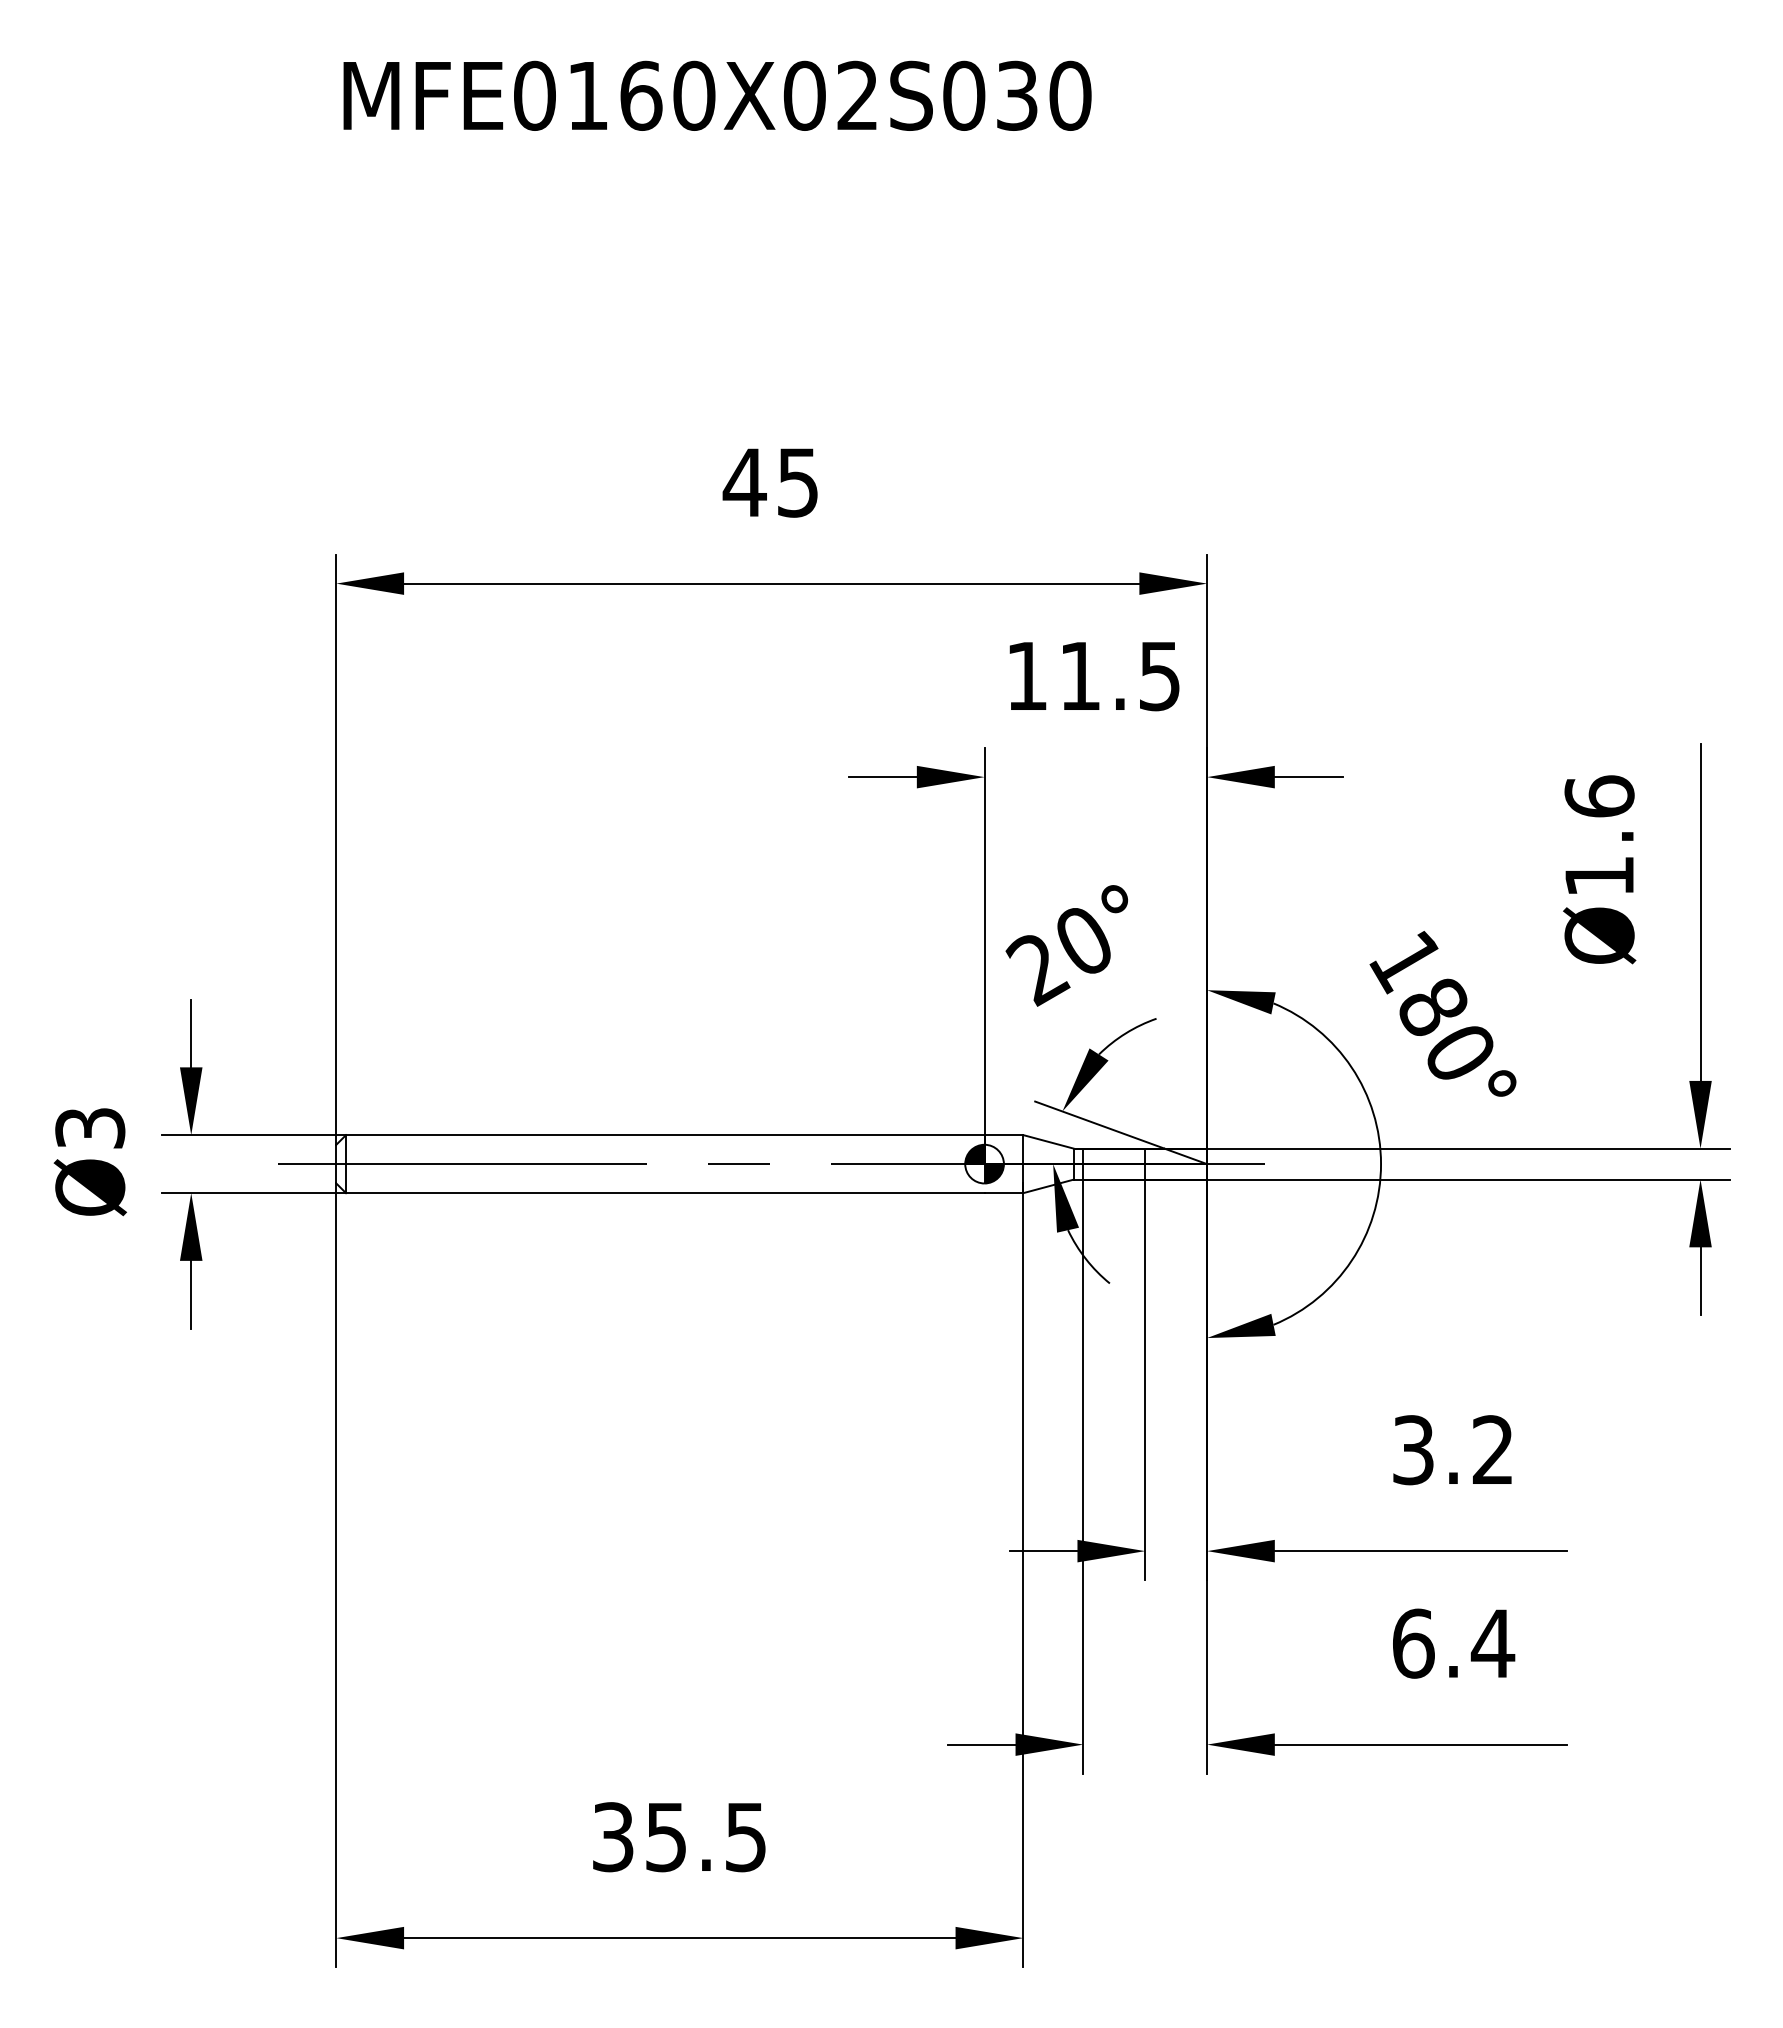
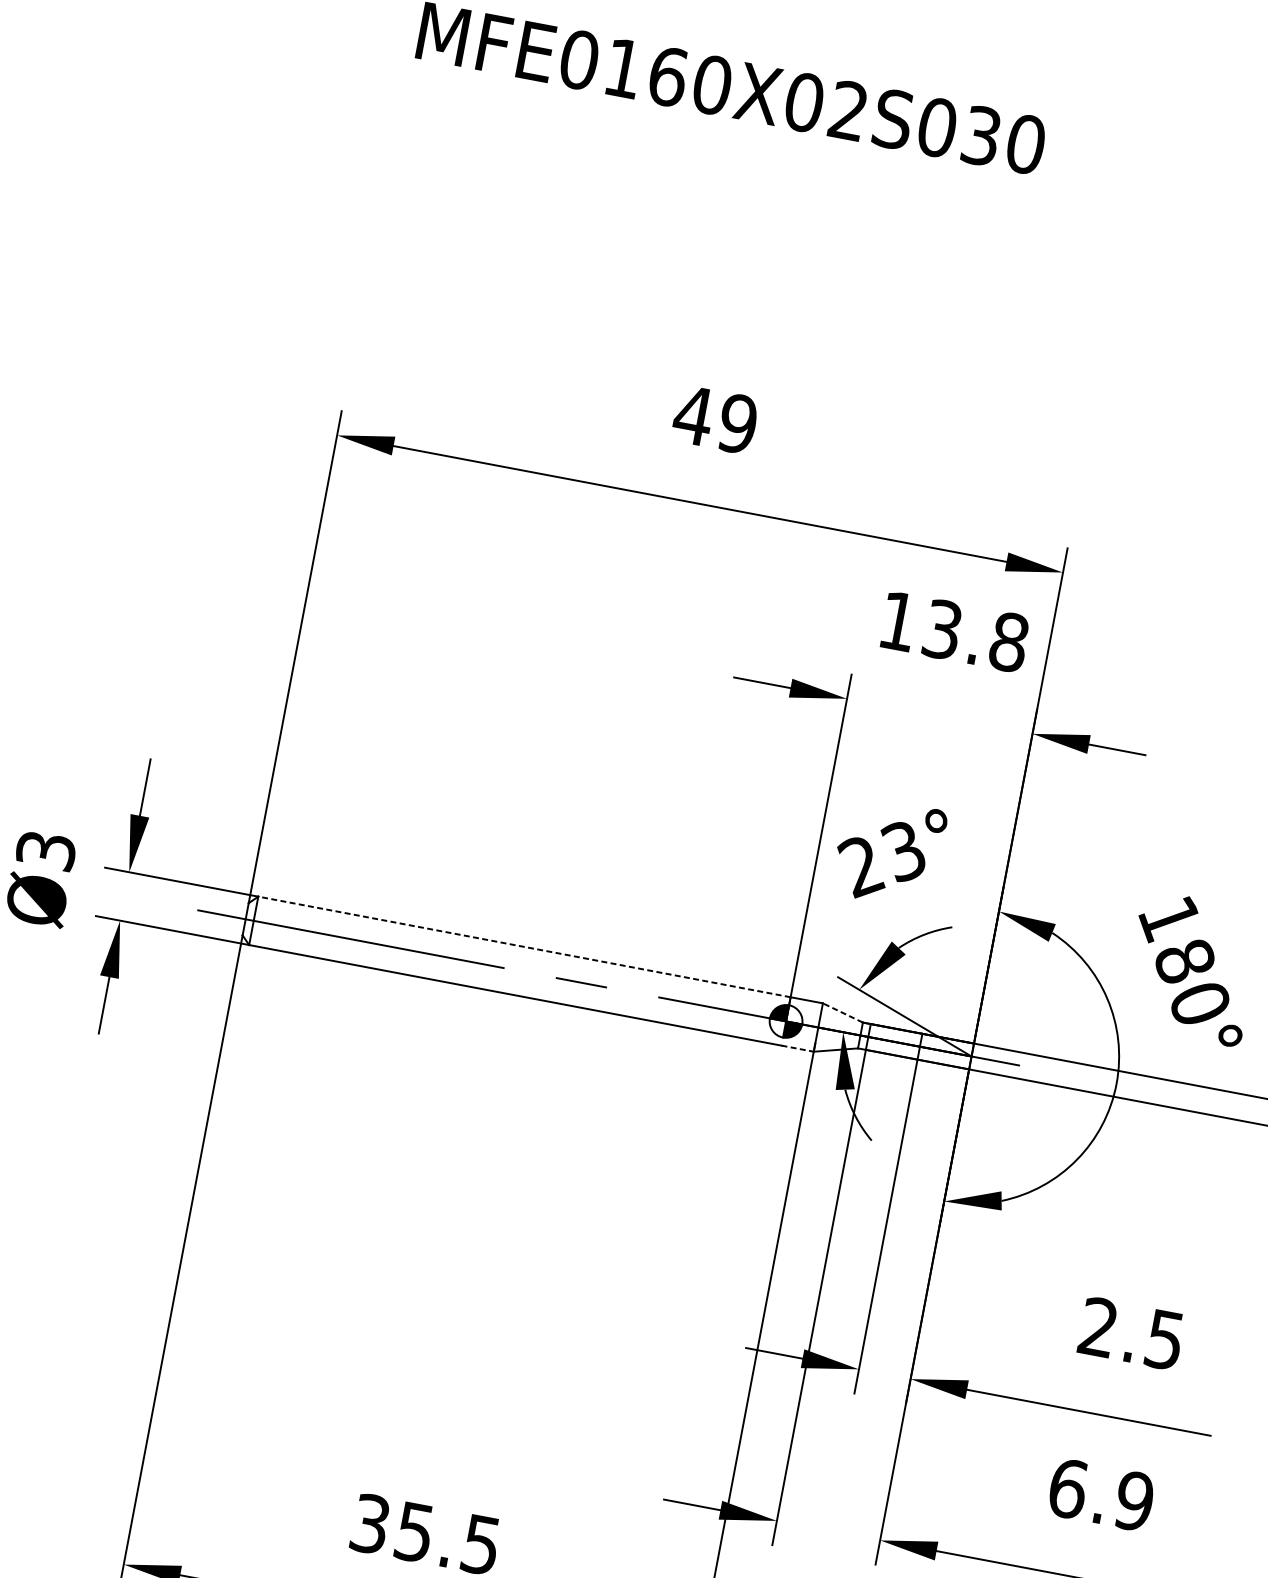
text: (797, 482) -> (737, 423), 45 -> 49
text: (1120, 676) -> (976, 636), 11.5 -> 13.8
text: (1081, 942) -> (901, 851), 20° -> 23°
line: (664, 1135) -> (523, 947), solid -> dashed
line: (1048, 1141) -> (842, 1012), solid -> dashed
line: (1004, 1193) -> (798, 1049), solid -> dashed
text: (1452, 1450) -> (1131, 1333), 3.2 -> 2.5
text: (1492, 1643) -> (1133, 1501), 6.4 -> 6.9

